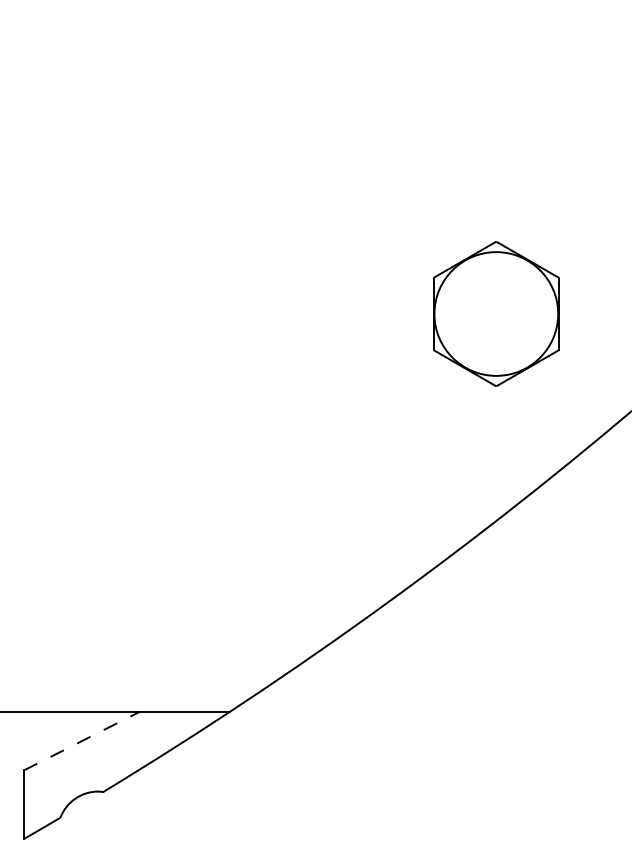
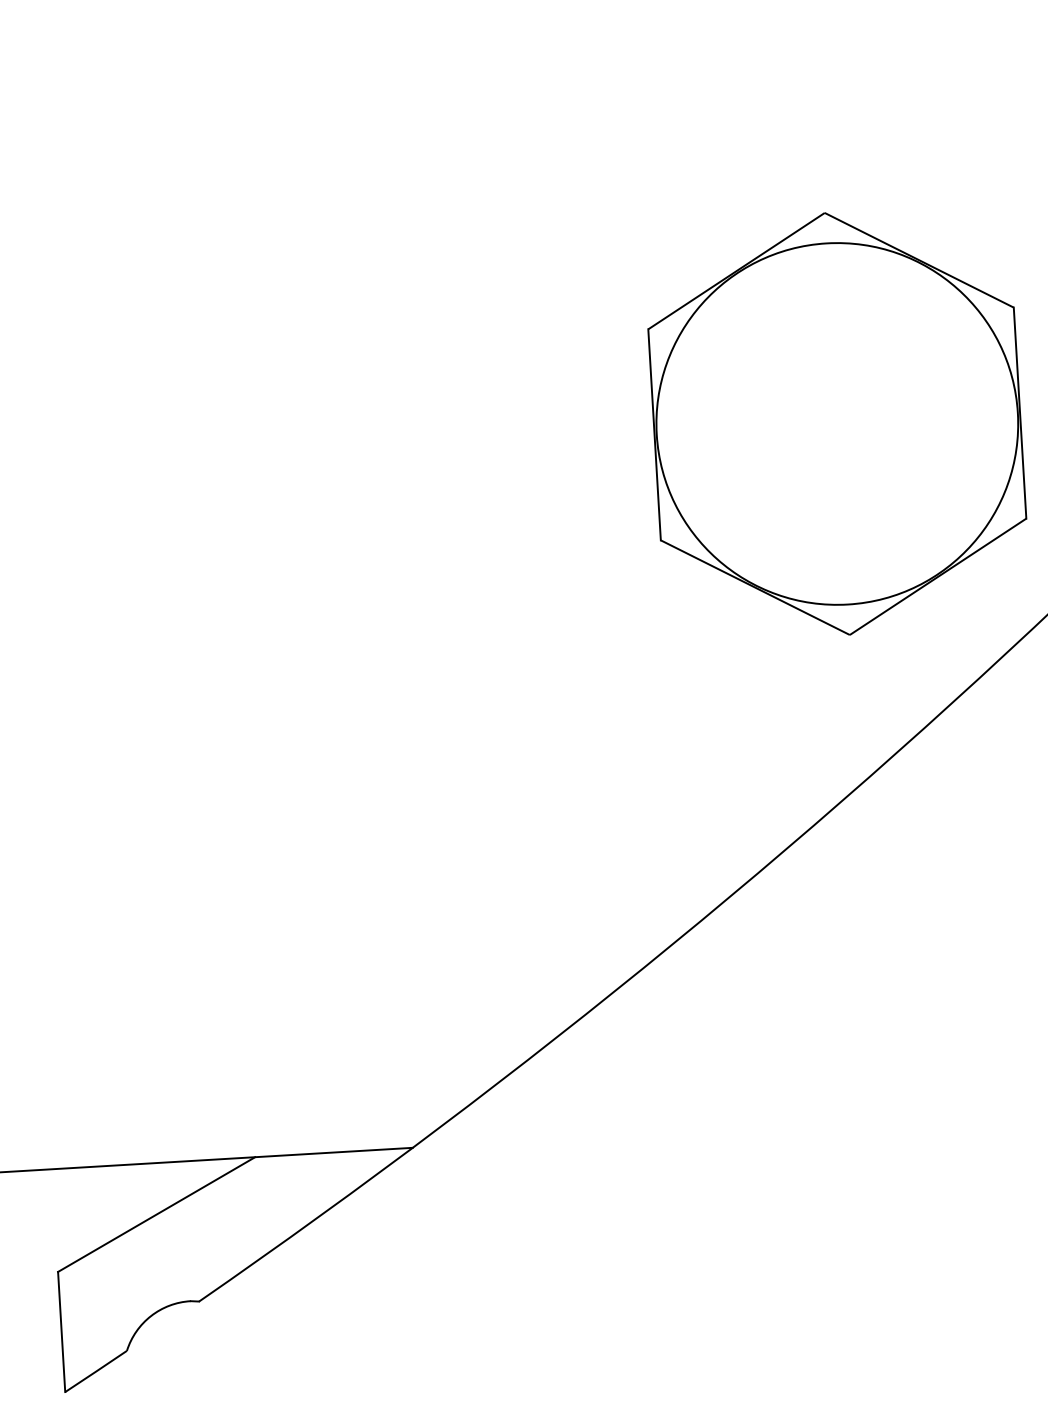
part: (496, 313) -> (837, 423), size x1.67
line: (82, 740) -> (157, 1213), dashed -> solid

